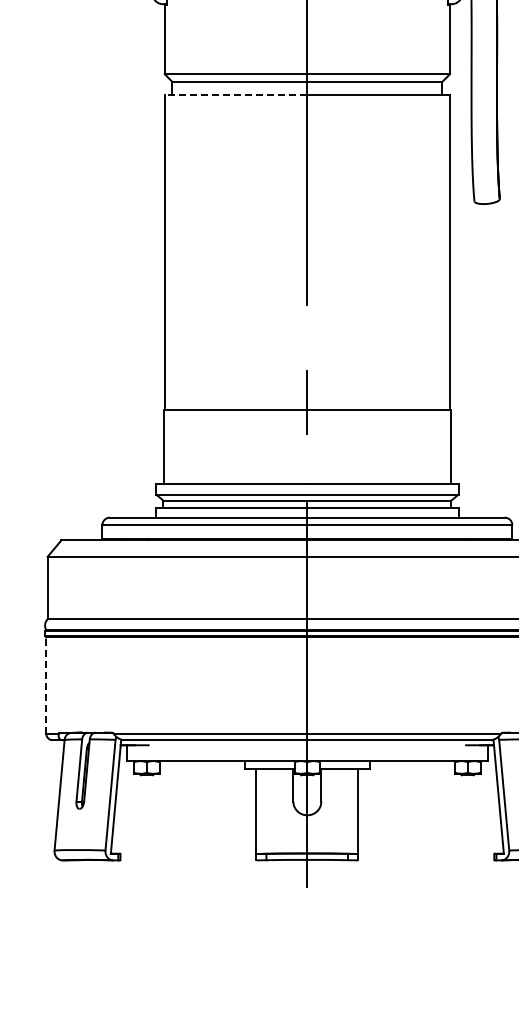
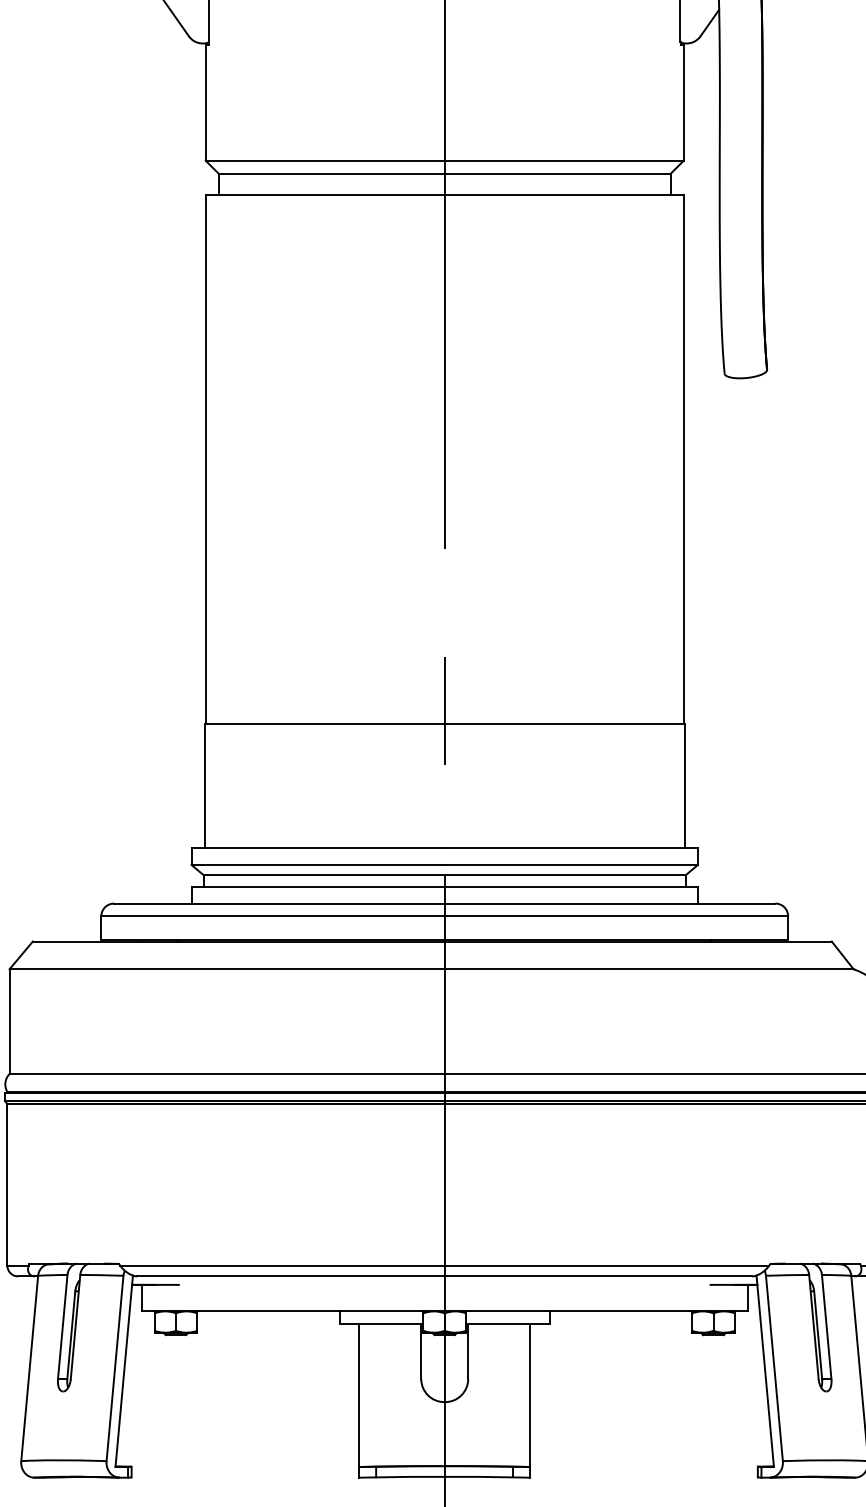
line: (235, 94) -> (324, 194), dashed -> solid
line: (46, 685) -> (7, 1184), dashed -> solid

